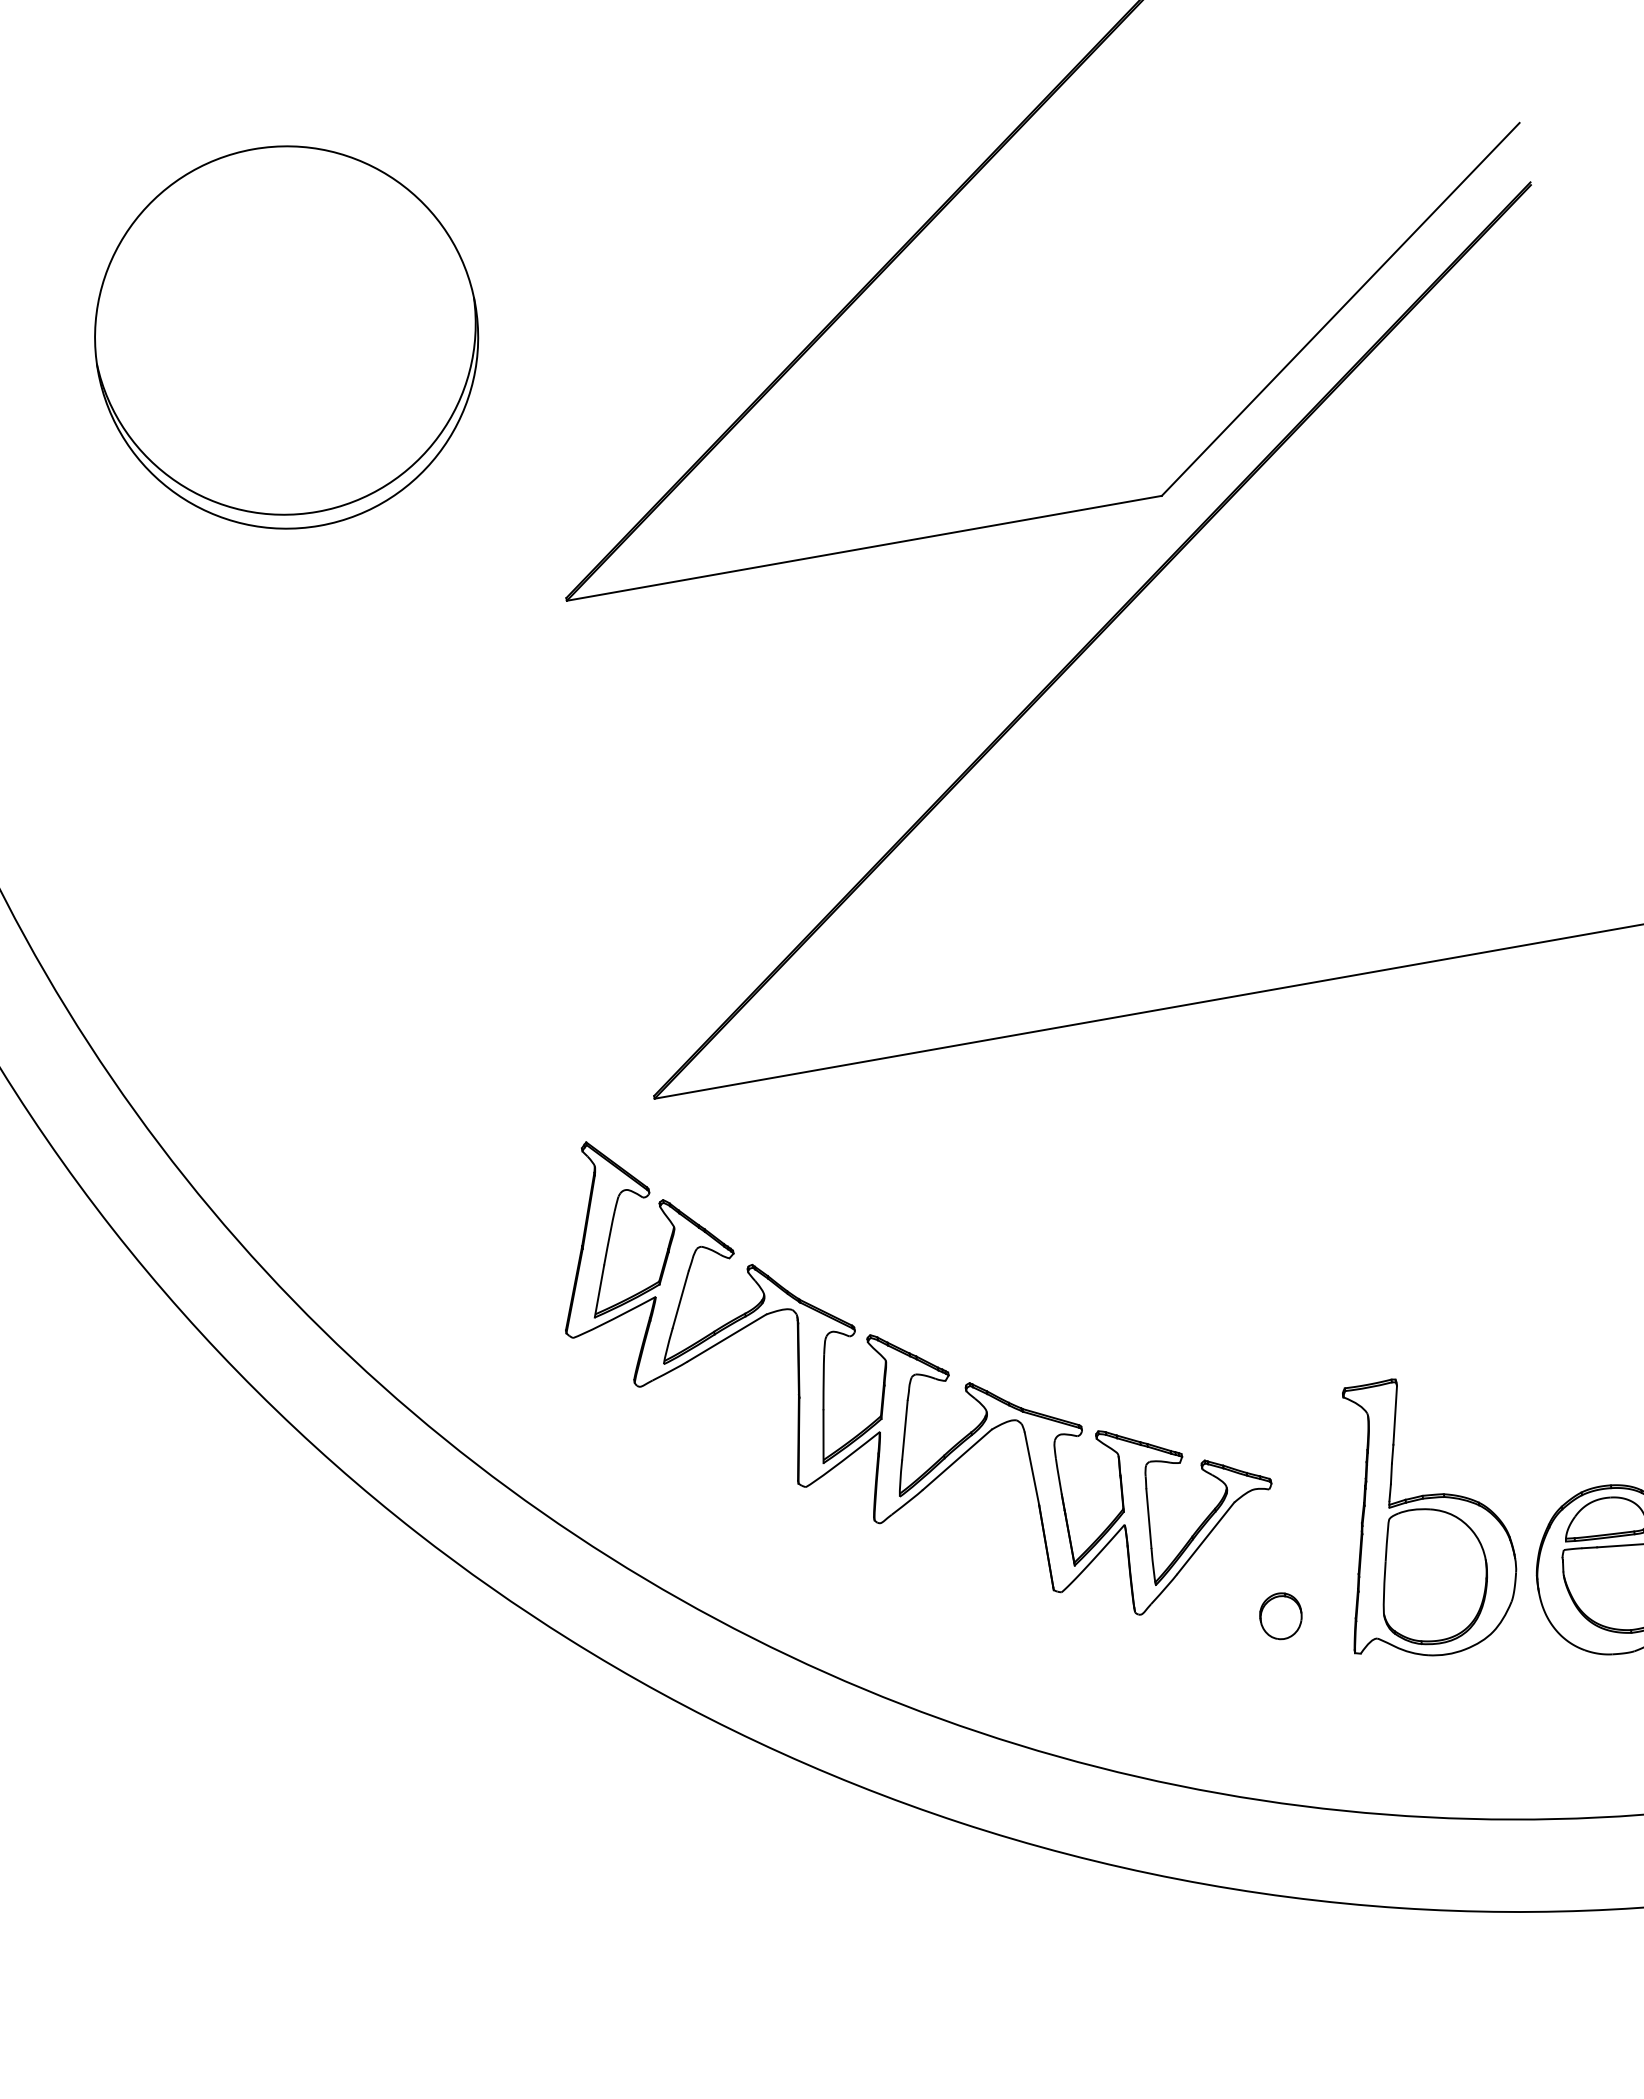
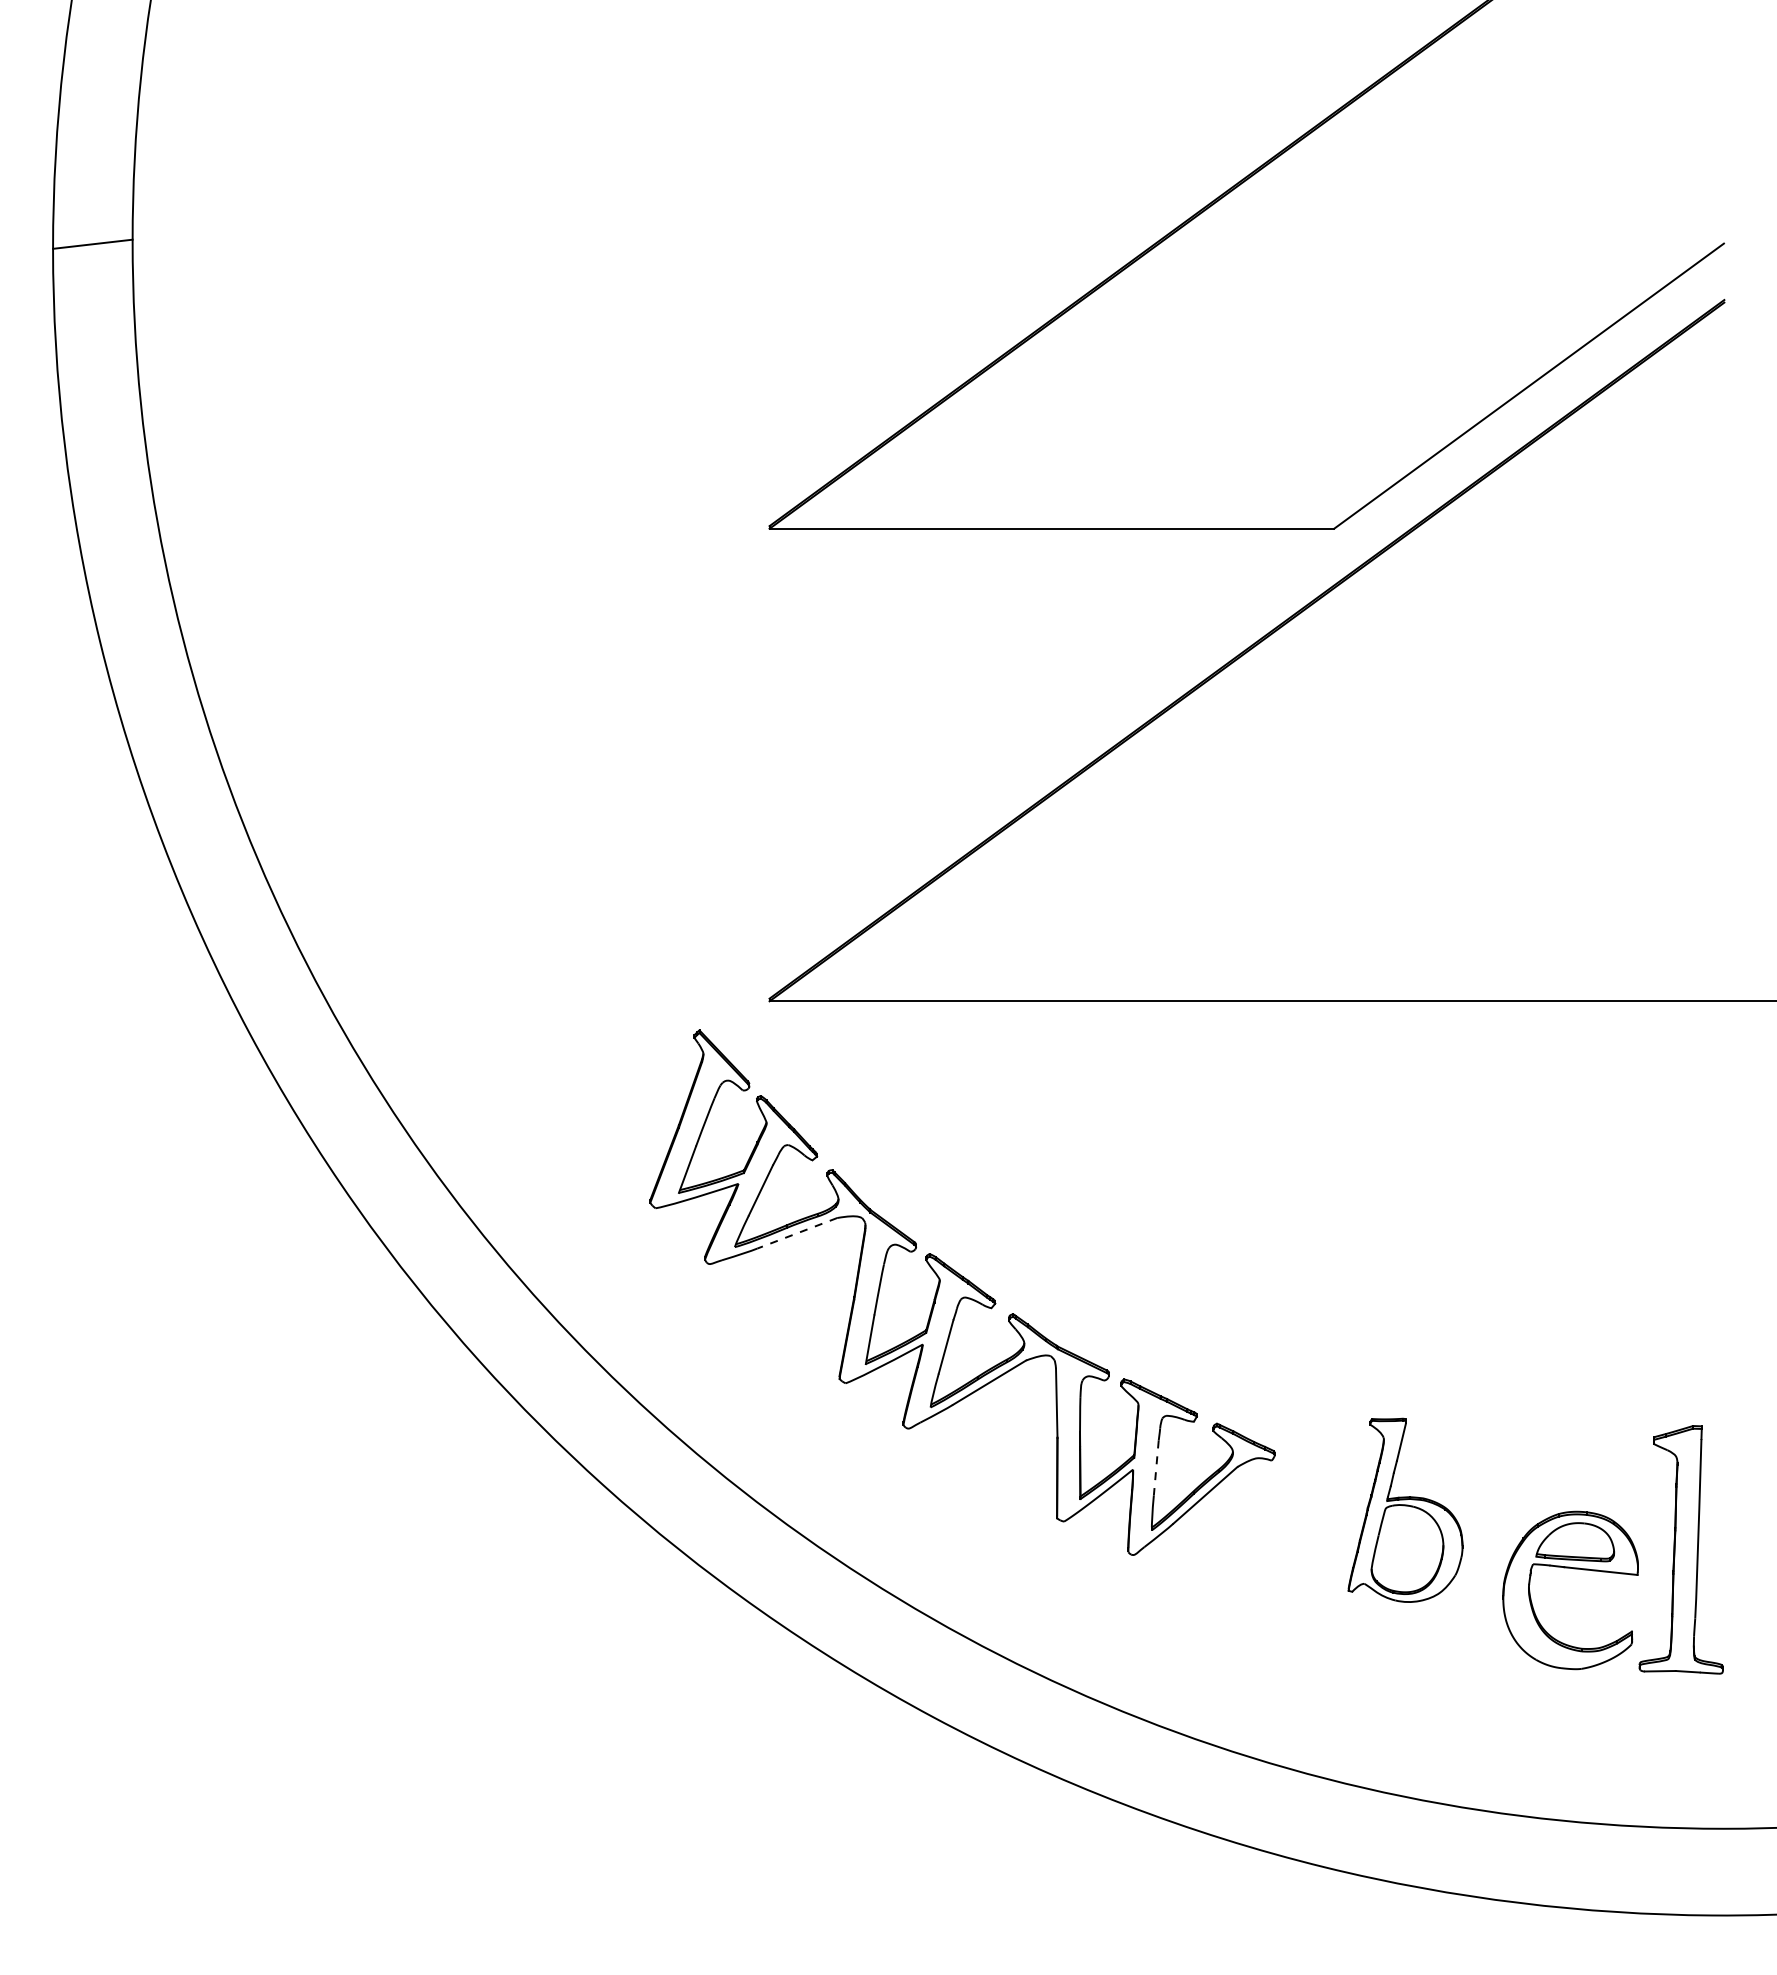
part: (286, 337) -> (554, 240), removed
line: (727, 1338) -> (797, 1233), solid -> dashed
part: (1419, 1517) -> (1405, 1510), size x0.7
line: (1149, 1518) -> (1156, 1467), solid -> dashed
part: (1280, 1616) -> (1261, 1579), removed

